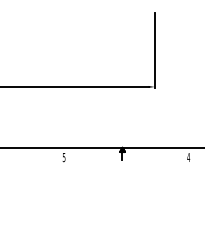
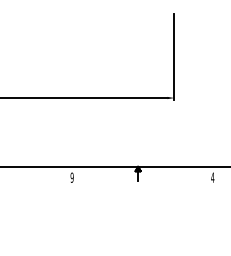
text: (63, 157) -> (71, 177), 5 -> 9

